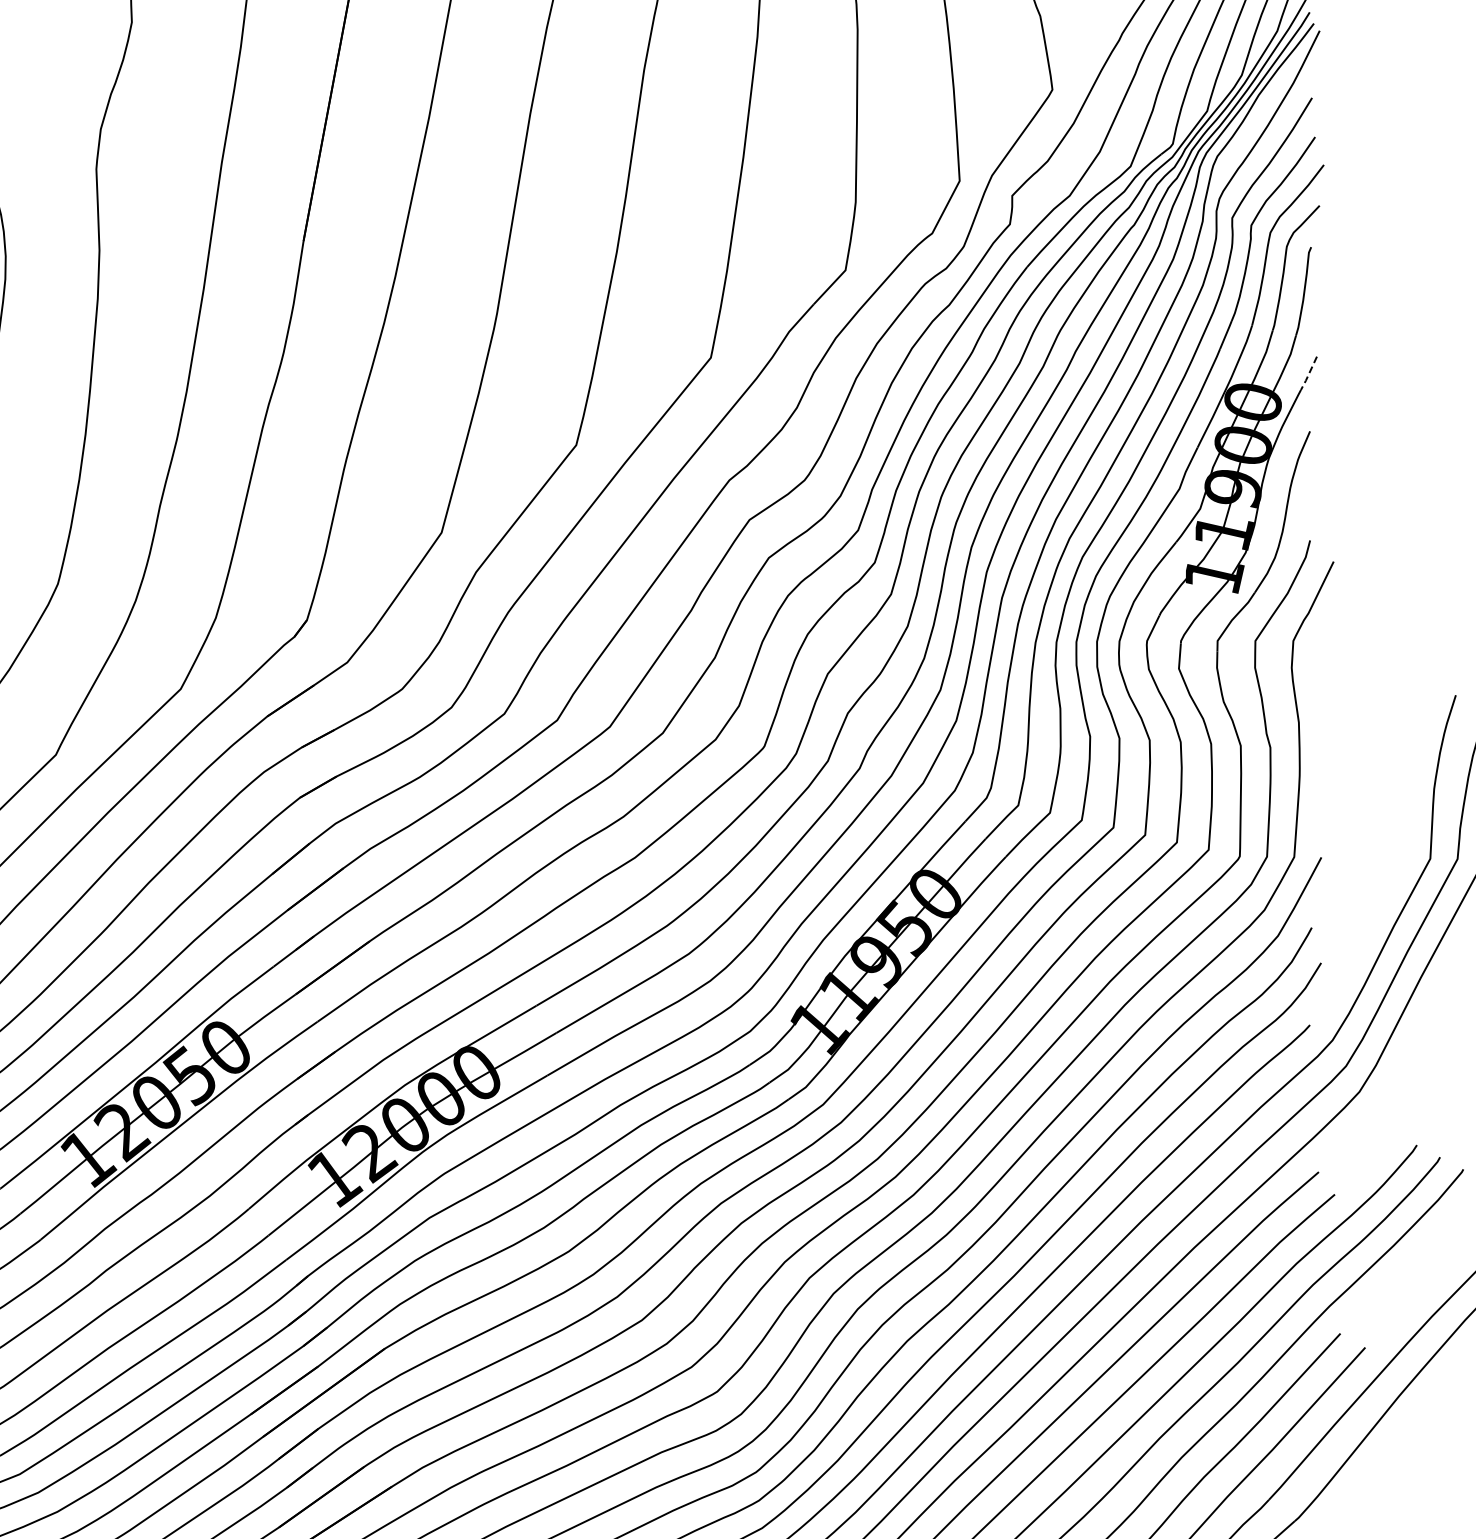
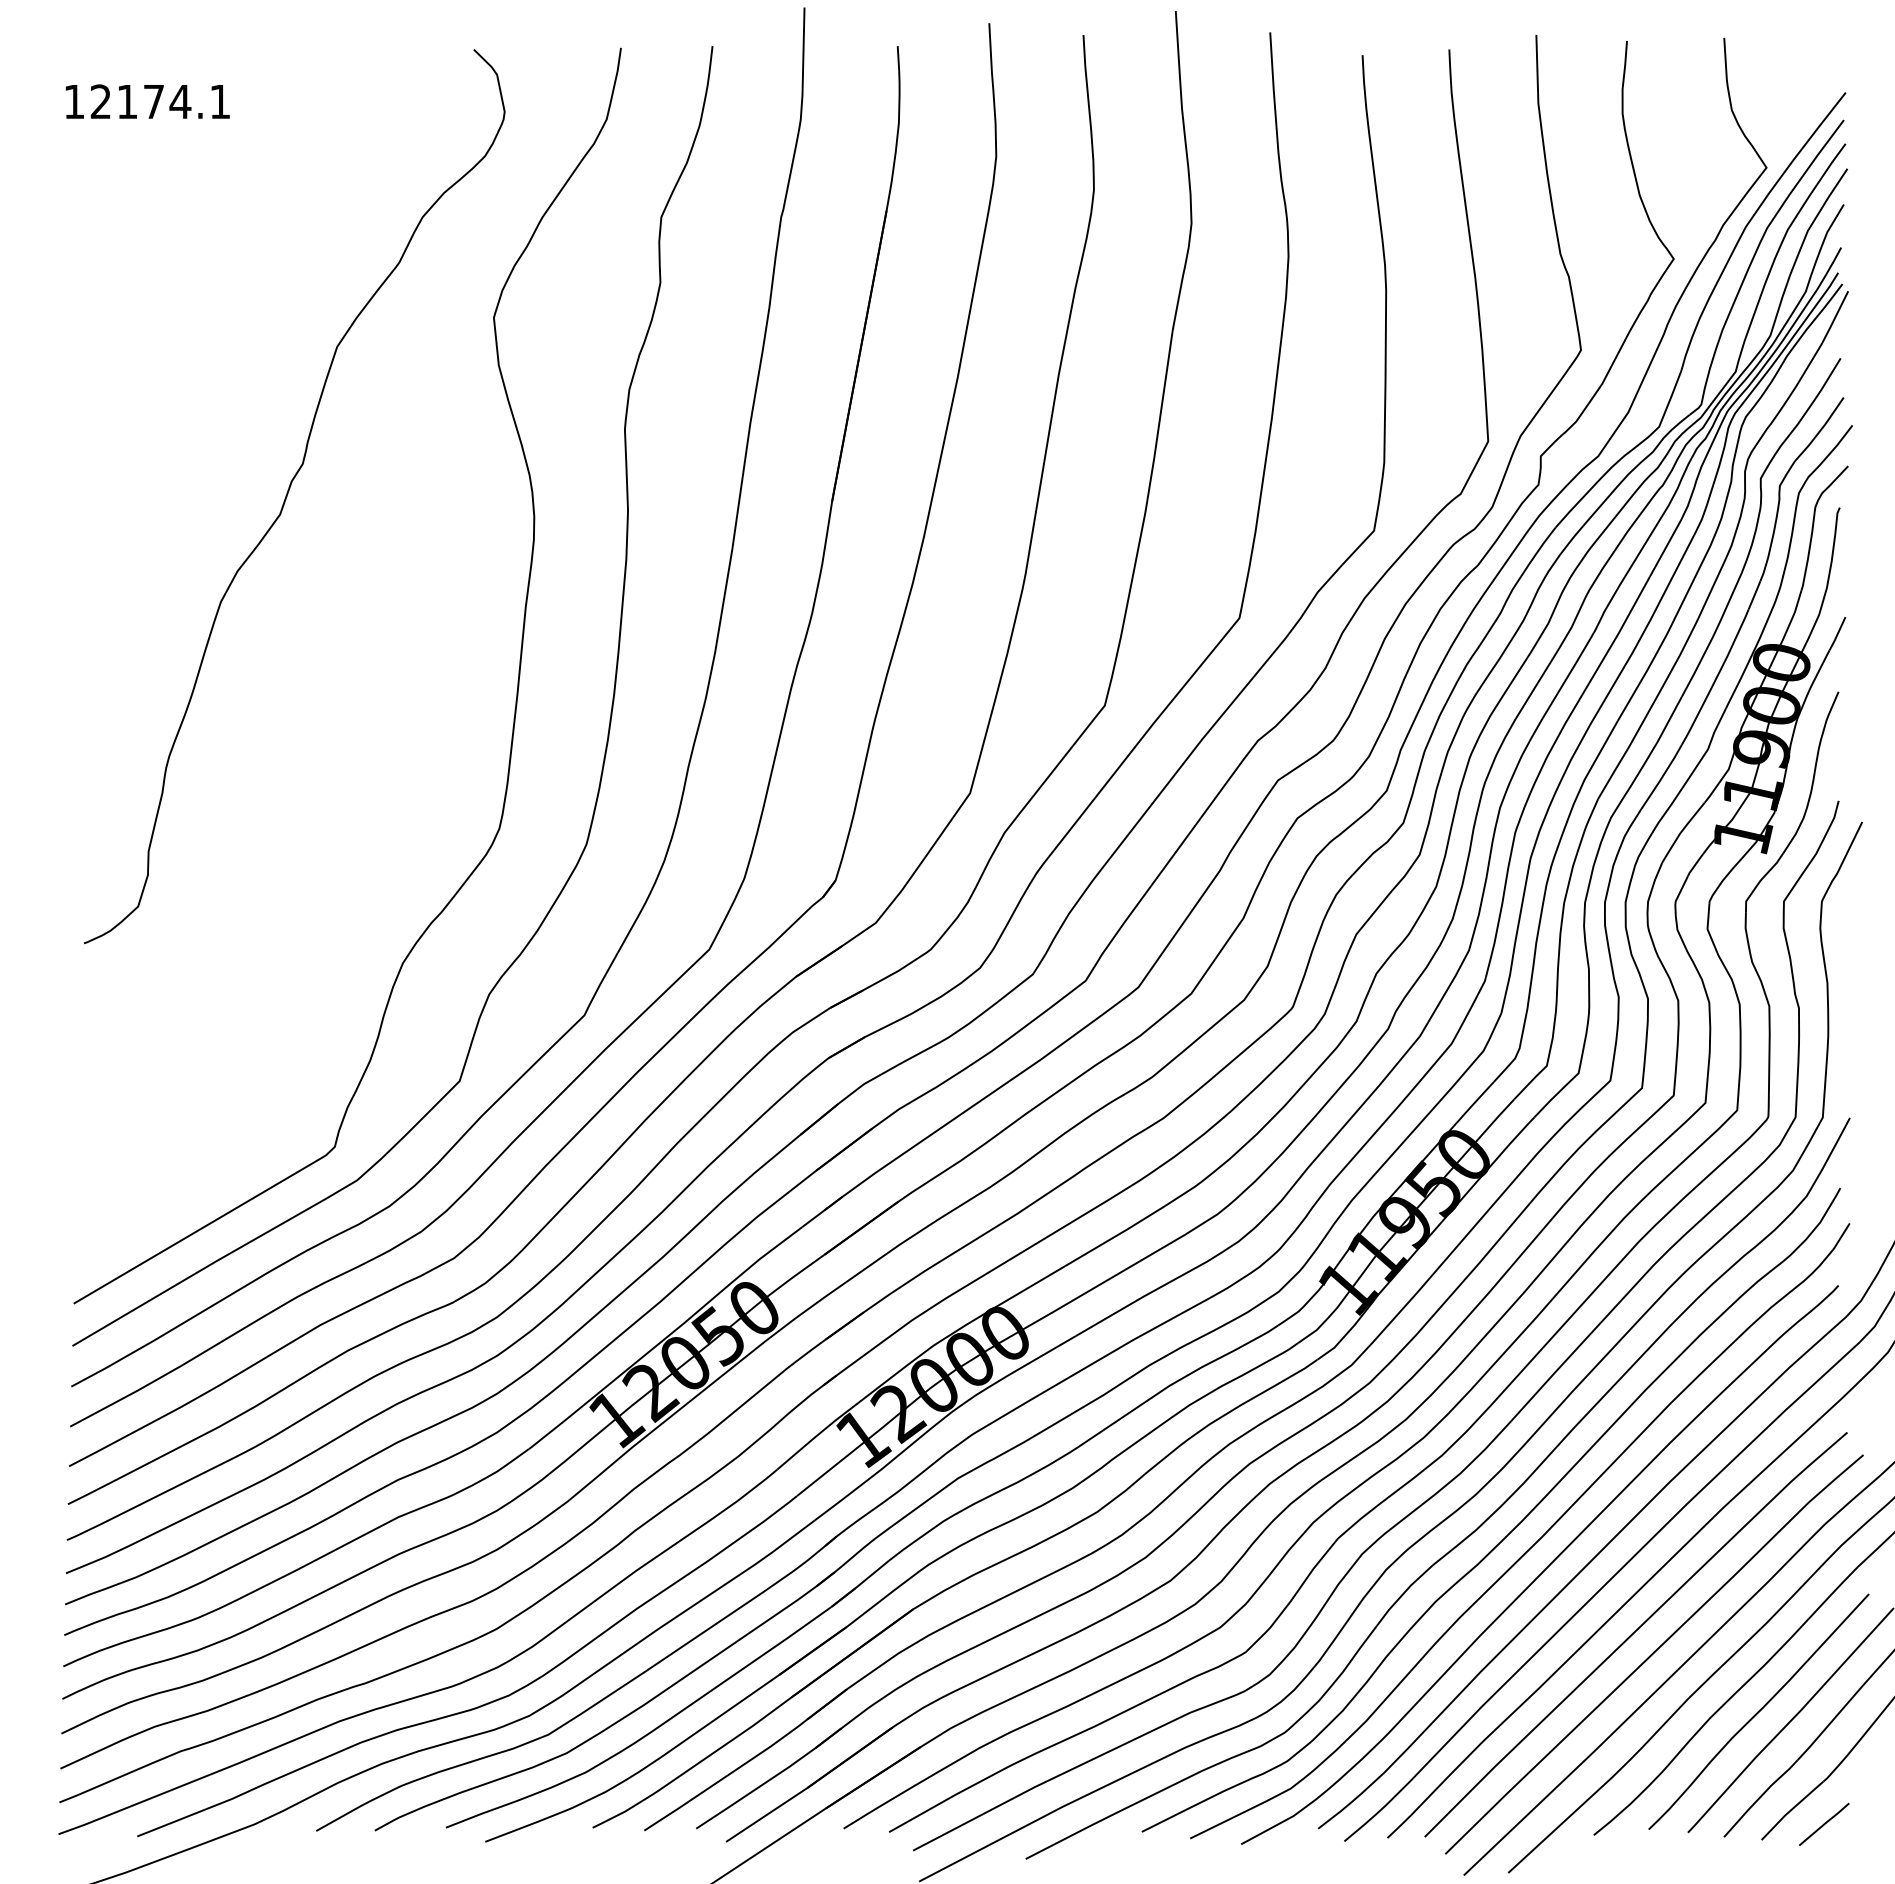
line: (1308, 374) -> (1837, 634), dashed -> solid

